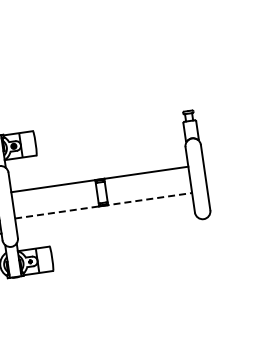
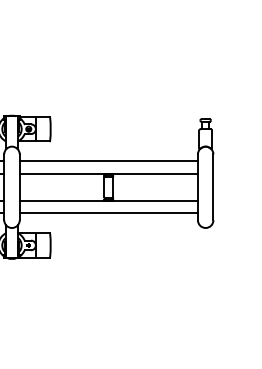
line: (97, 167) -> (108, 161), added
line: (104, 205) -> (109, 200), dashed -> solid
line: (105, 218) -> (108, 213), added

